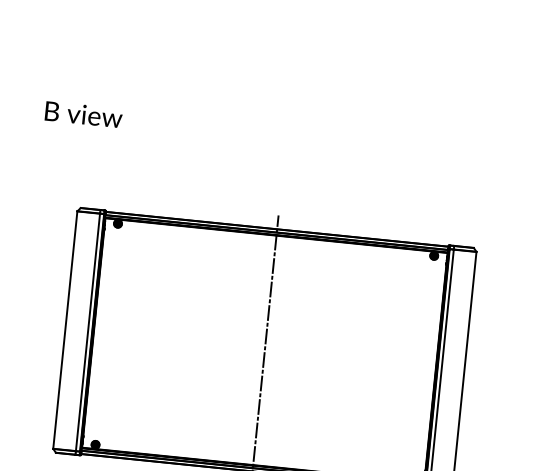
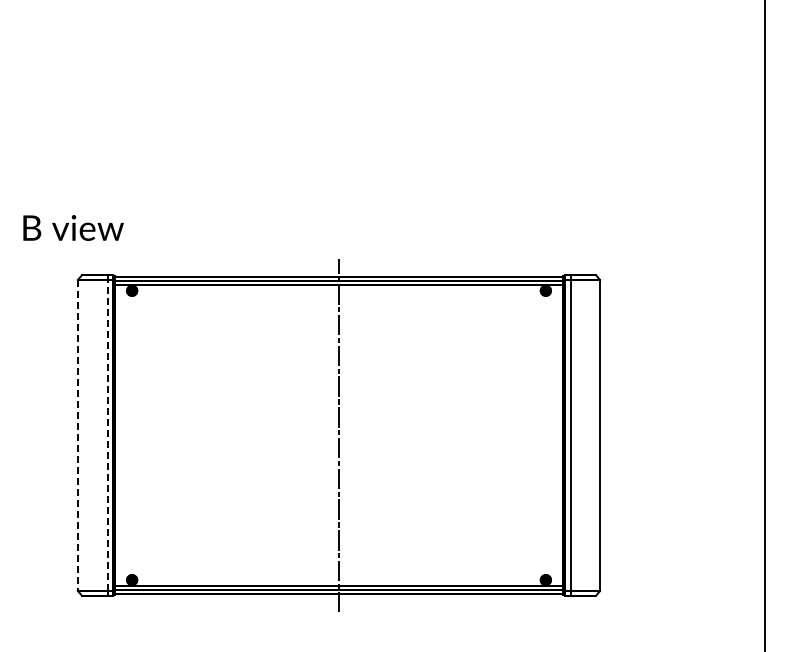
text: (83, 114) -> (73, 227), moved
line: (65, 330) -> (77, 435), solid -> dashed
line: (88, 331) -> (107, 434), solid -> dashed

